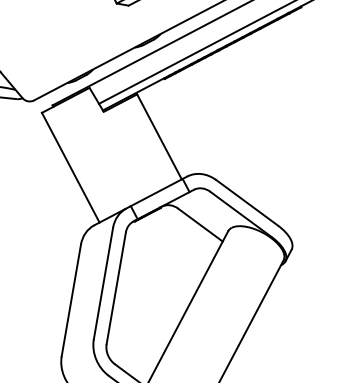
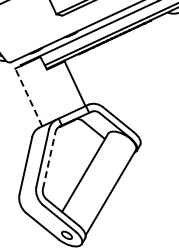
line: (70, 167) -> (28, 97), solid -> dashed
line: (116, 286) -> (49, 159), solid -> dashed

